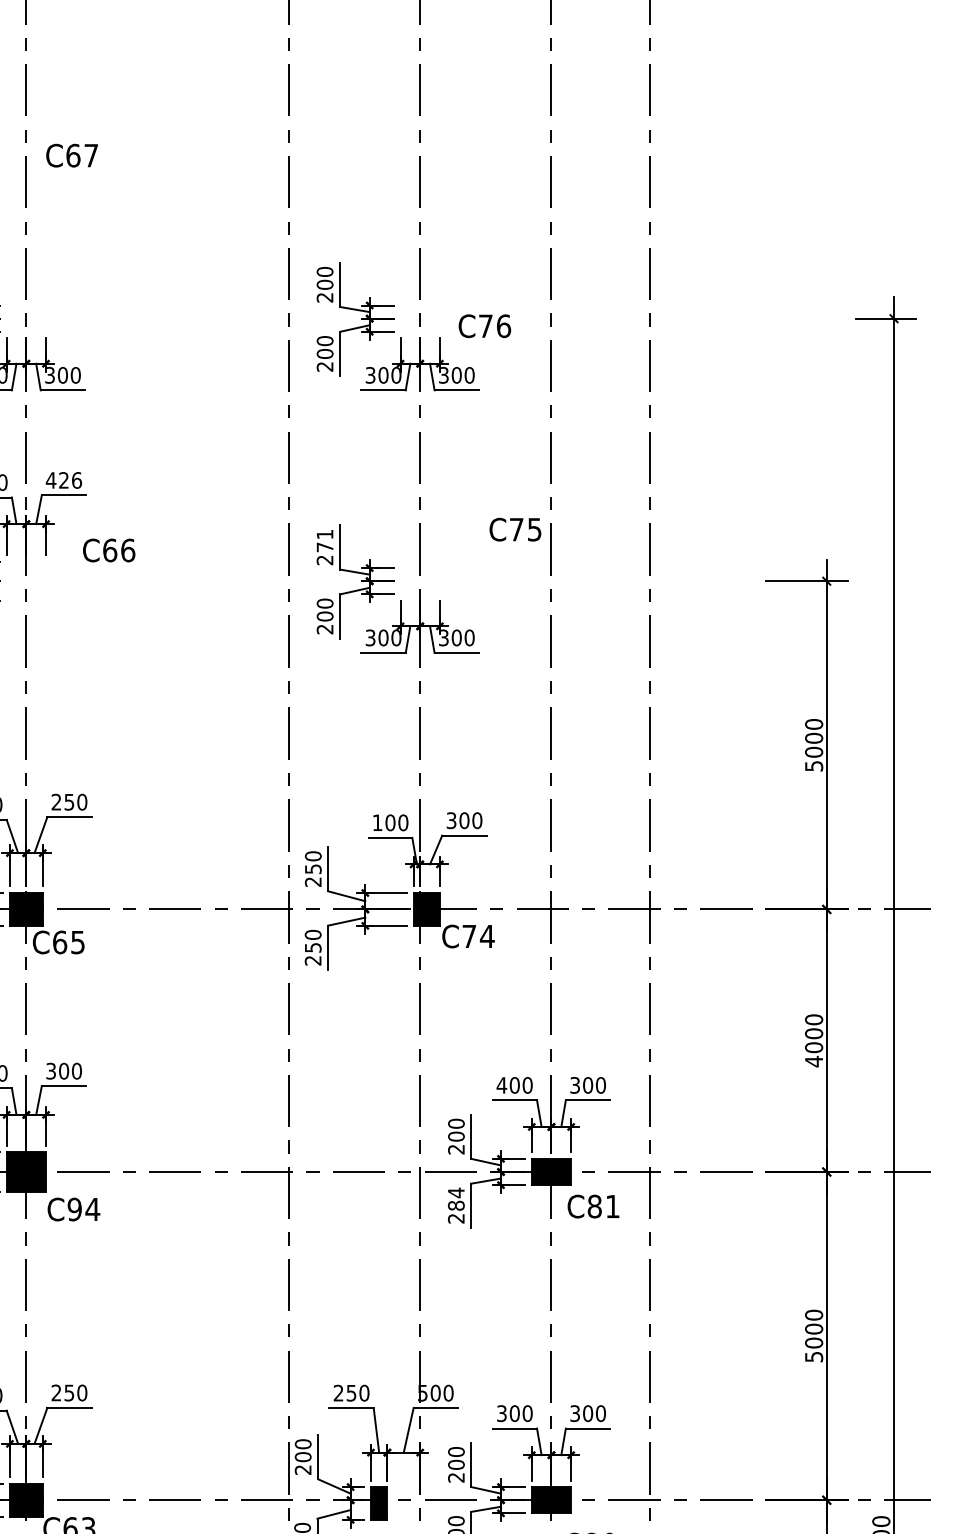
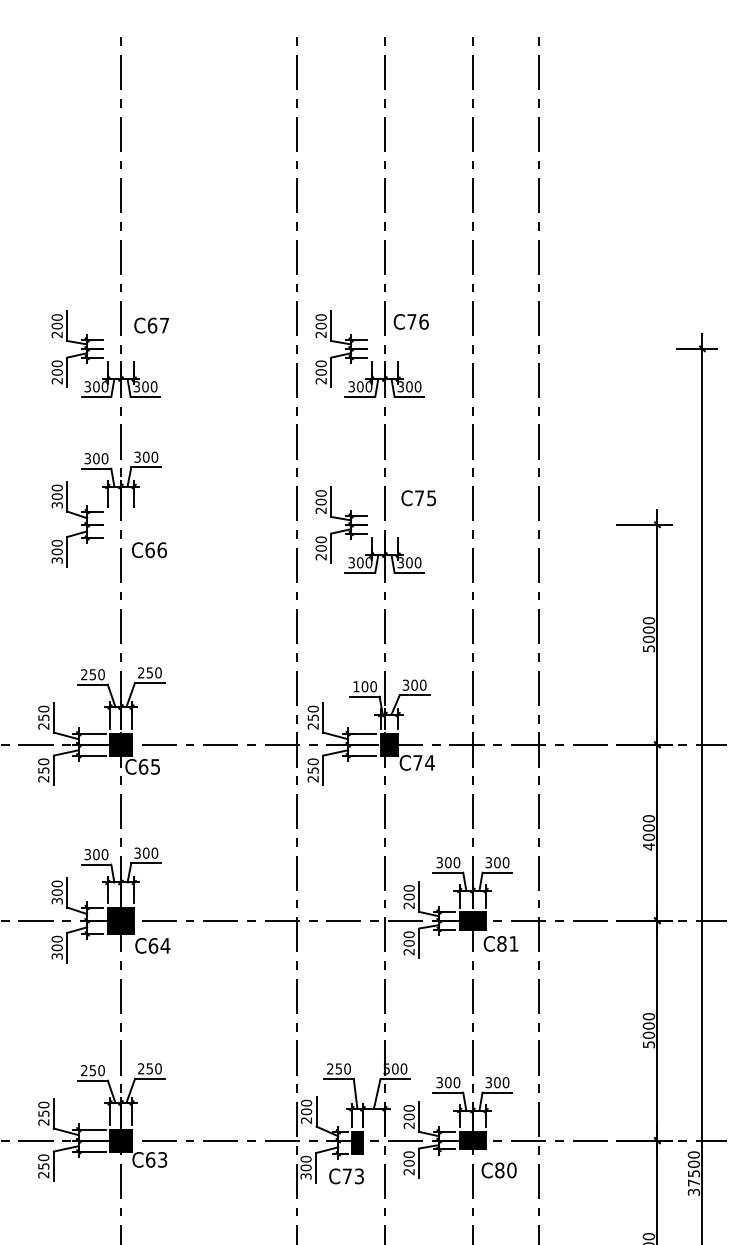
text: (71, 155) -> (151, 325), moved
text: (483, 325) -> (410, 321), moved
text: (64, 479) -> (146, 456), 426 -> 300
text: (515, 530) -> (418, 498), moved
text: (324, 540) -> (320, 497), 271 -> 200
text: (109, 550) -> (149, 550), moved
text: (501, 1085) -> (439, 862), 400 -> 300
text: (455, 1198) -> (408, 938), 284 -> 200
text: (74, 1208) -> (153, 945), C94 -> C64

